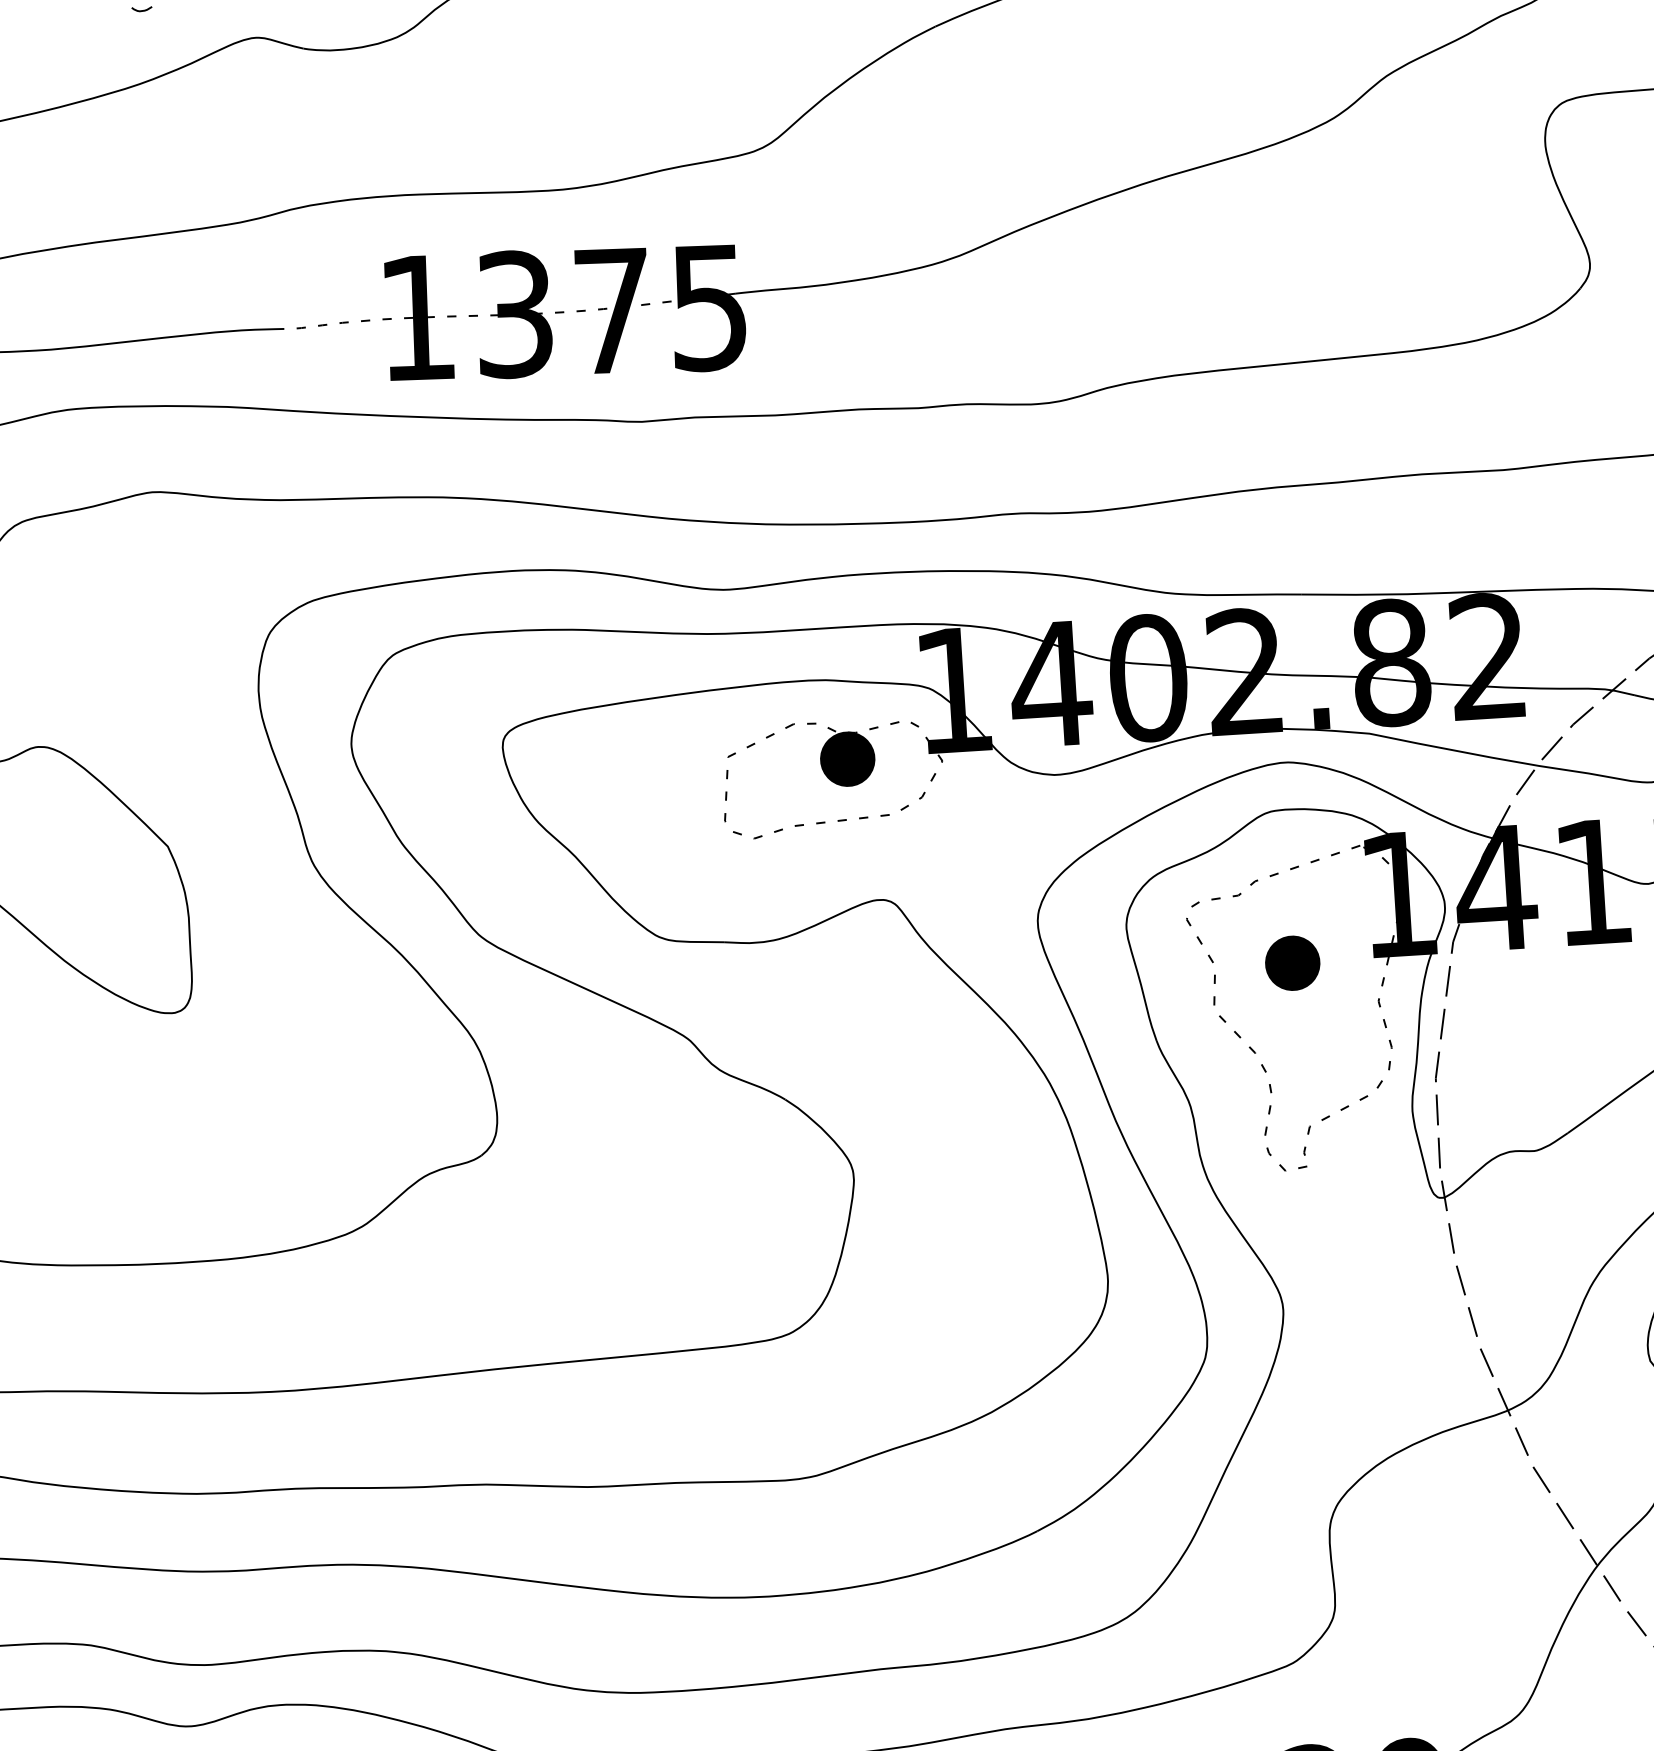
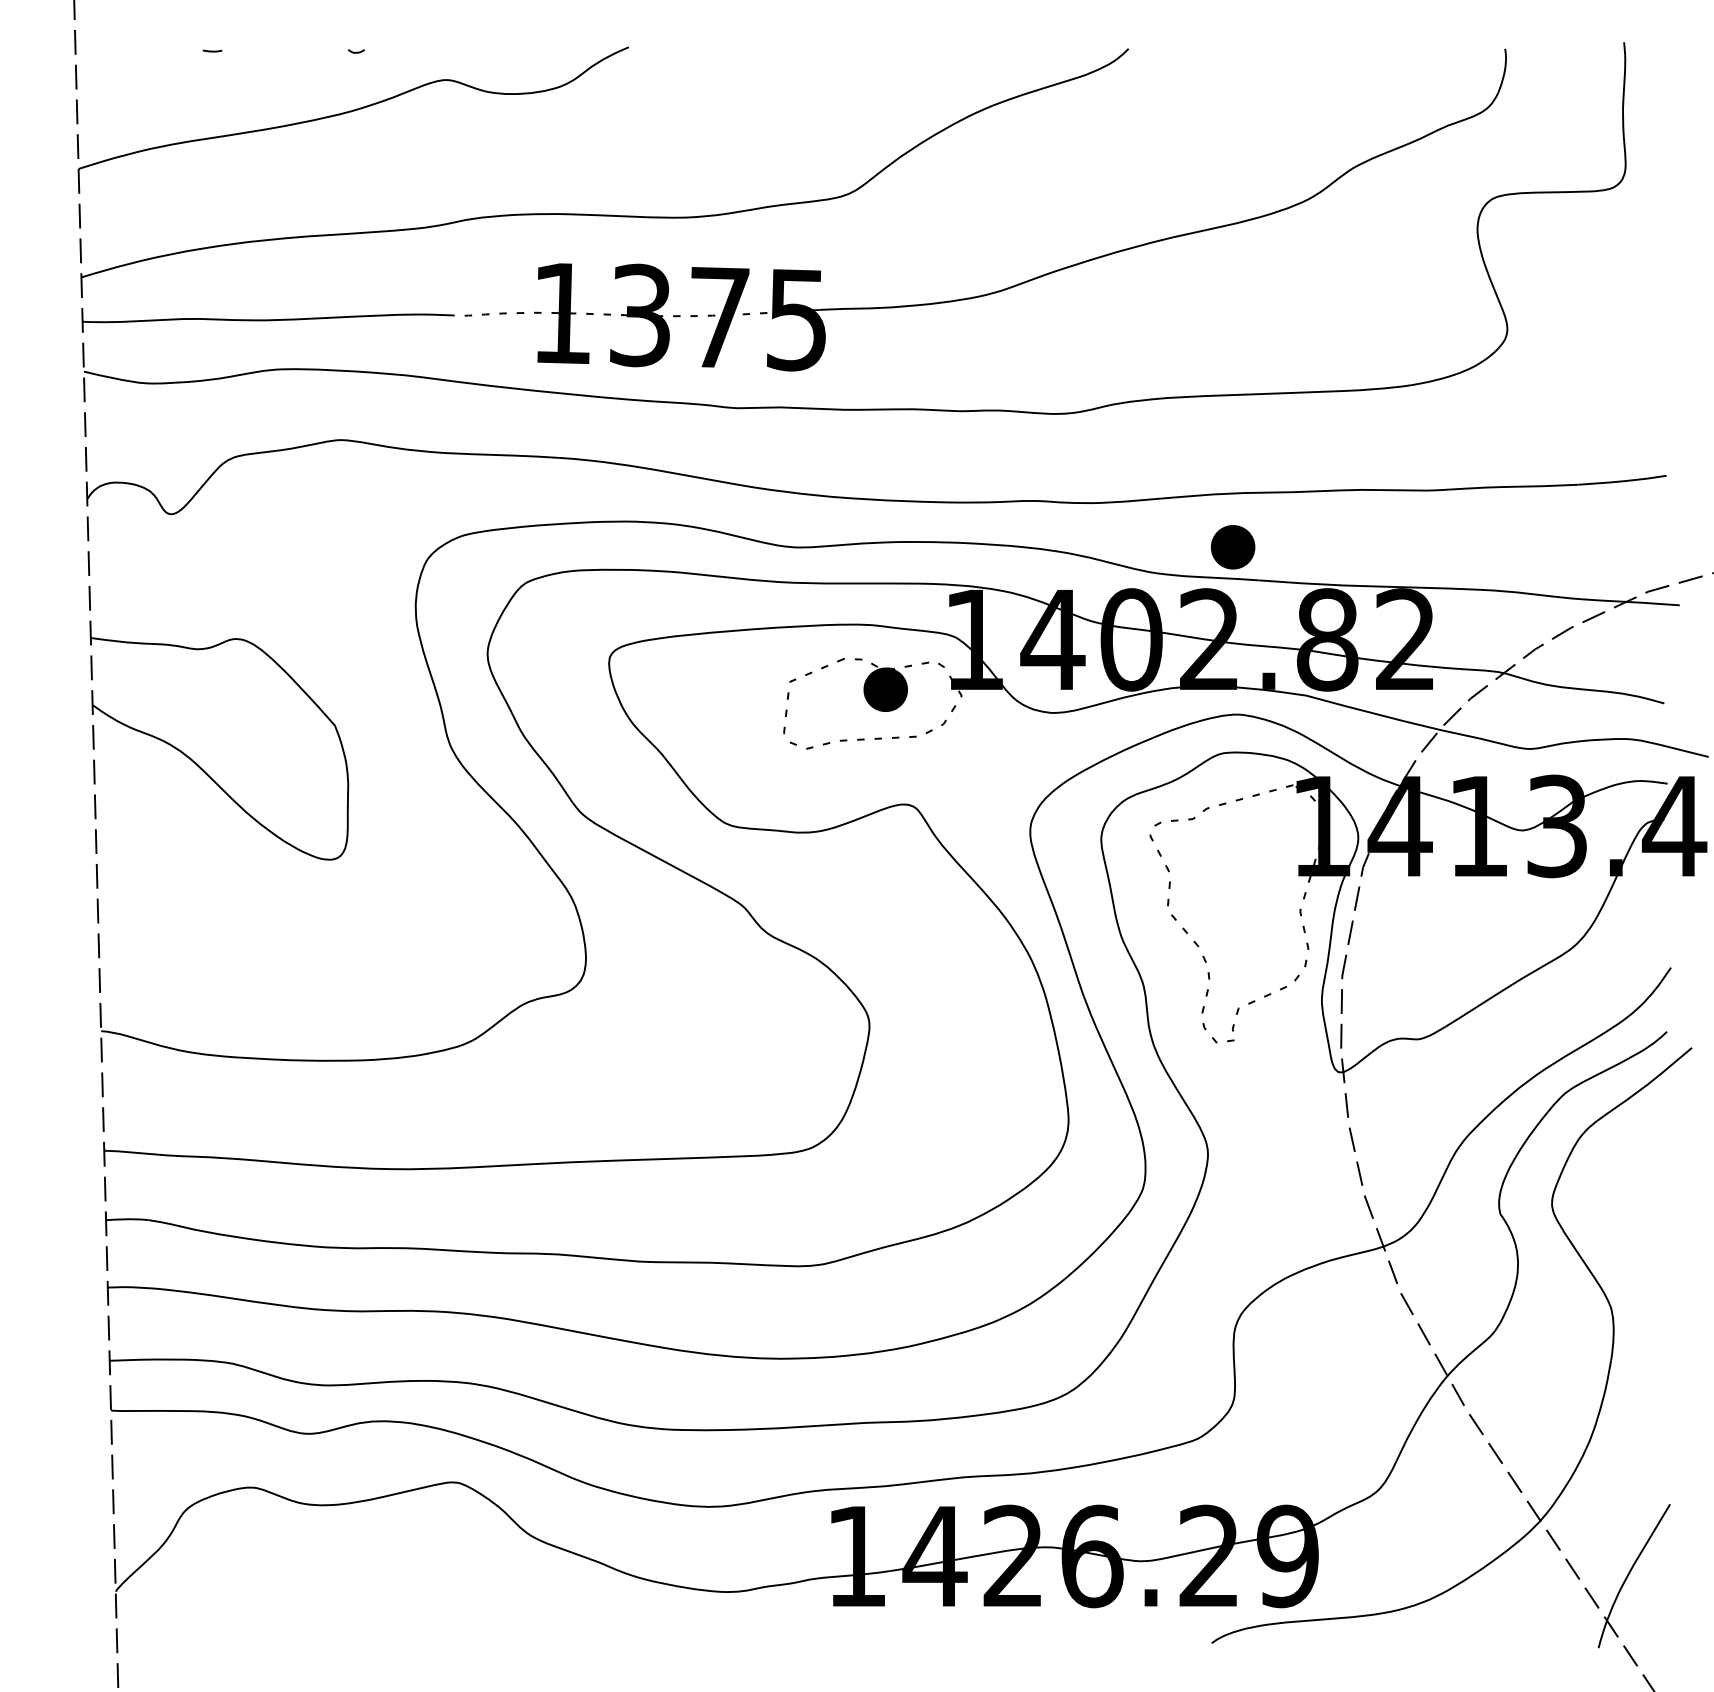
part: (1293, 963) -> (1233, 547), moved

